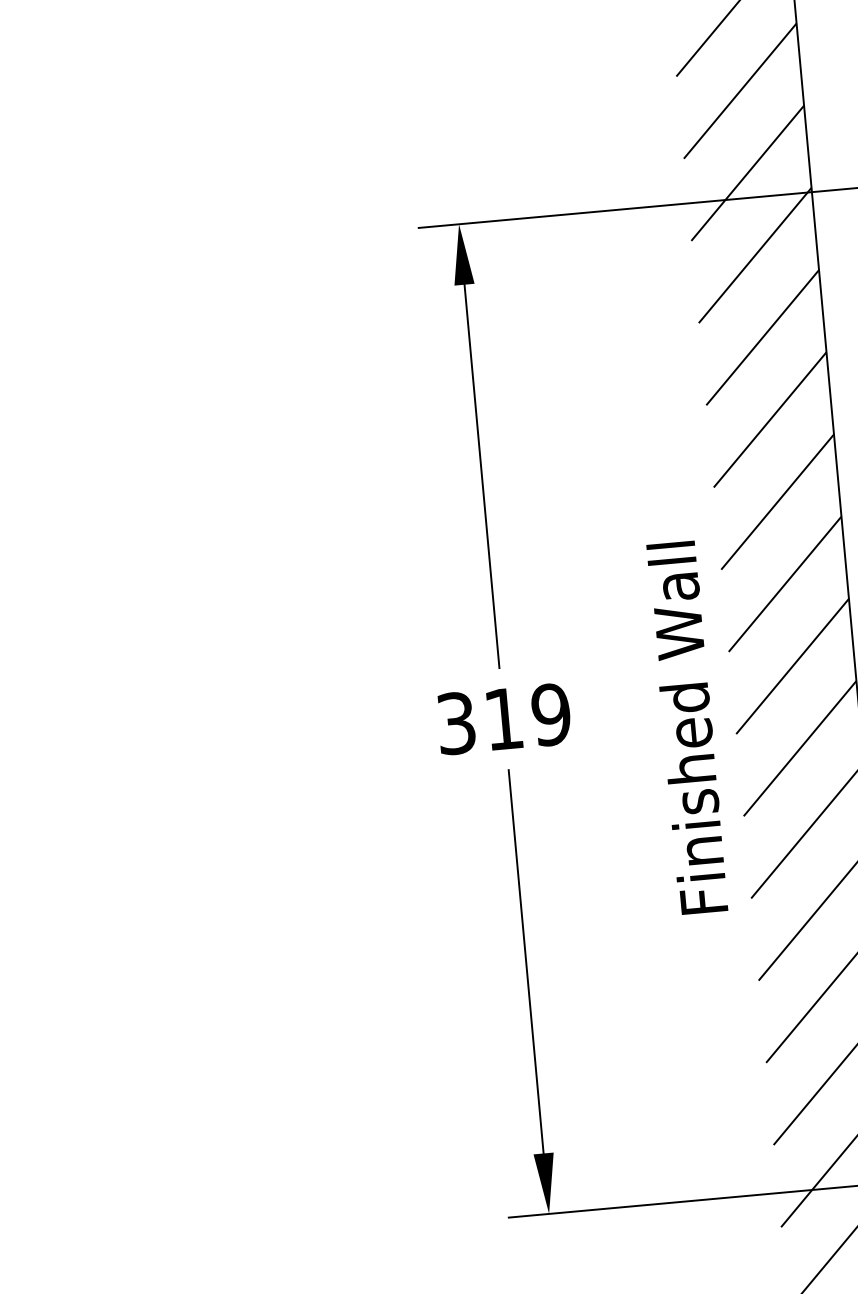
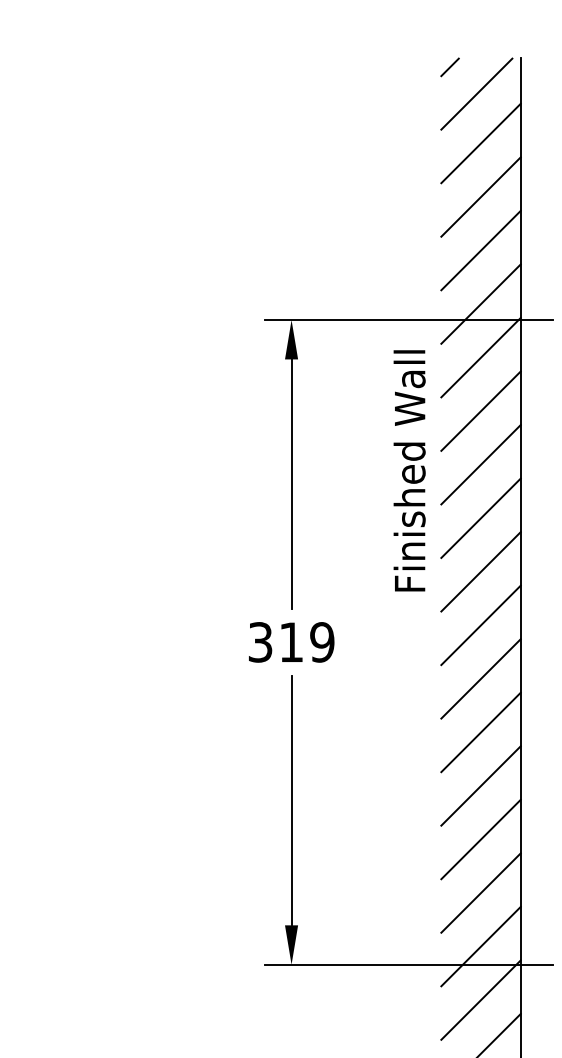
text: (687, 727) -> (409, 470), moved

